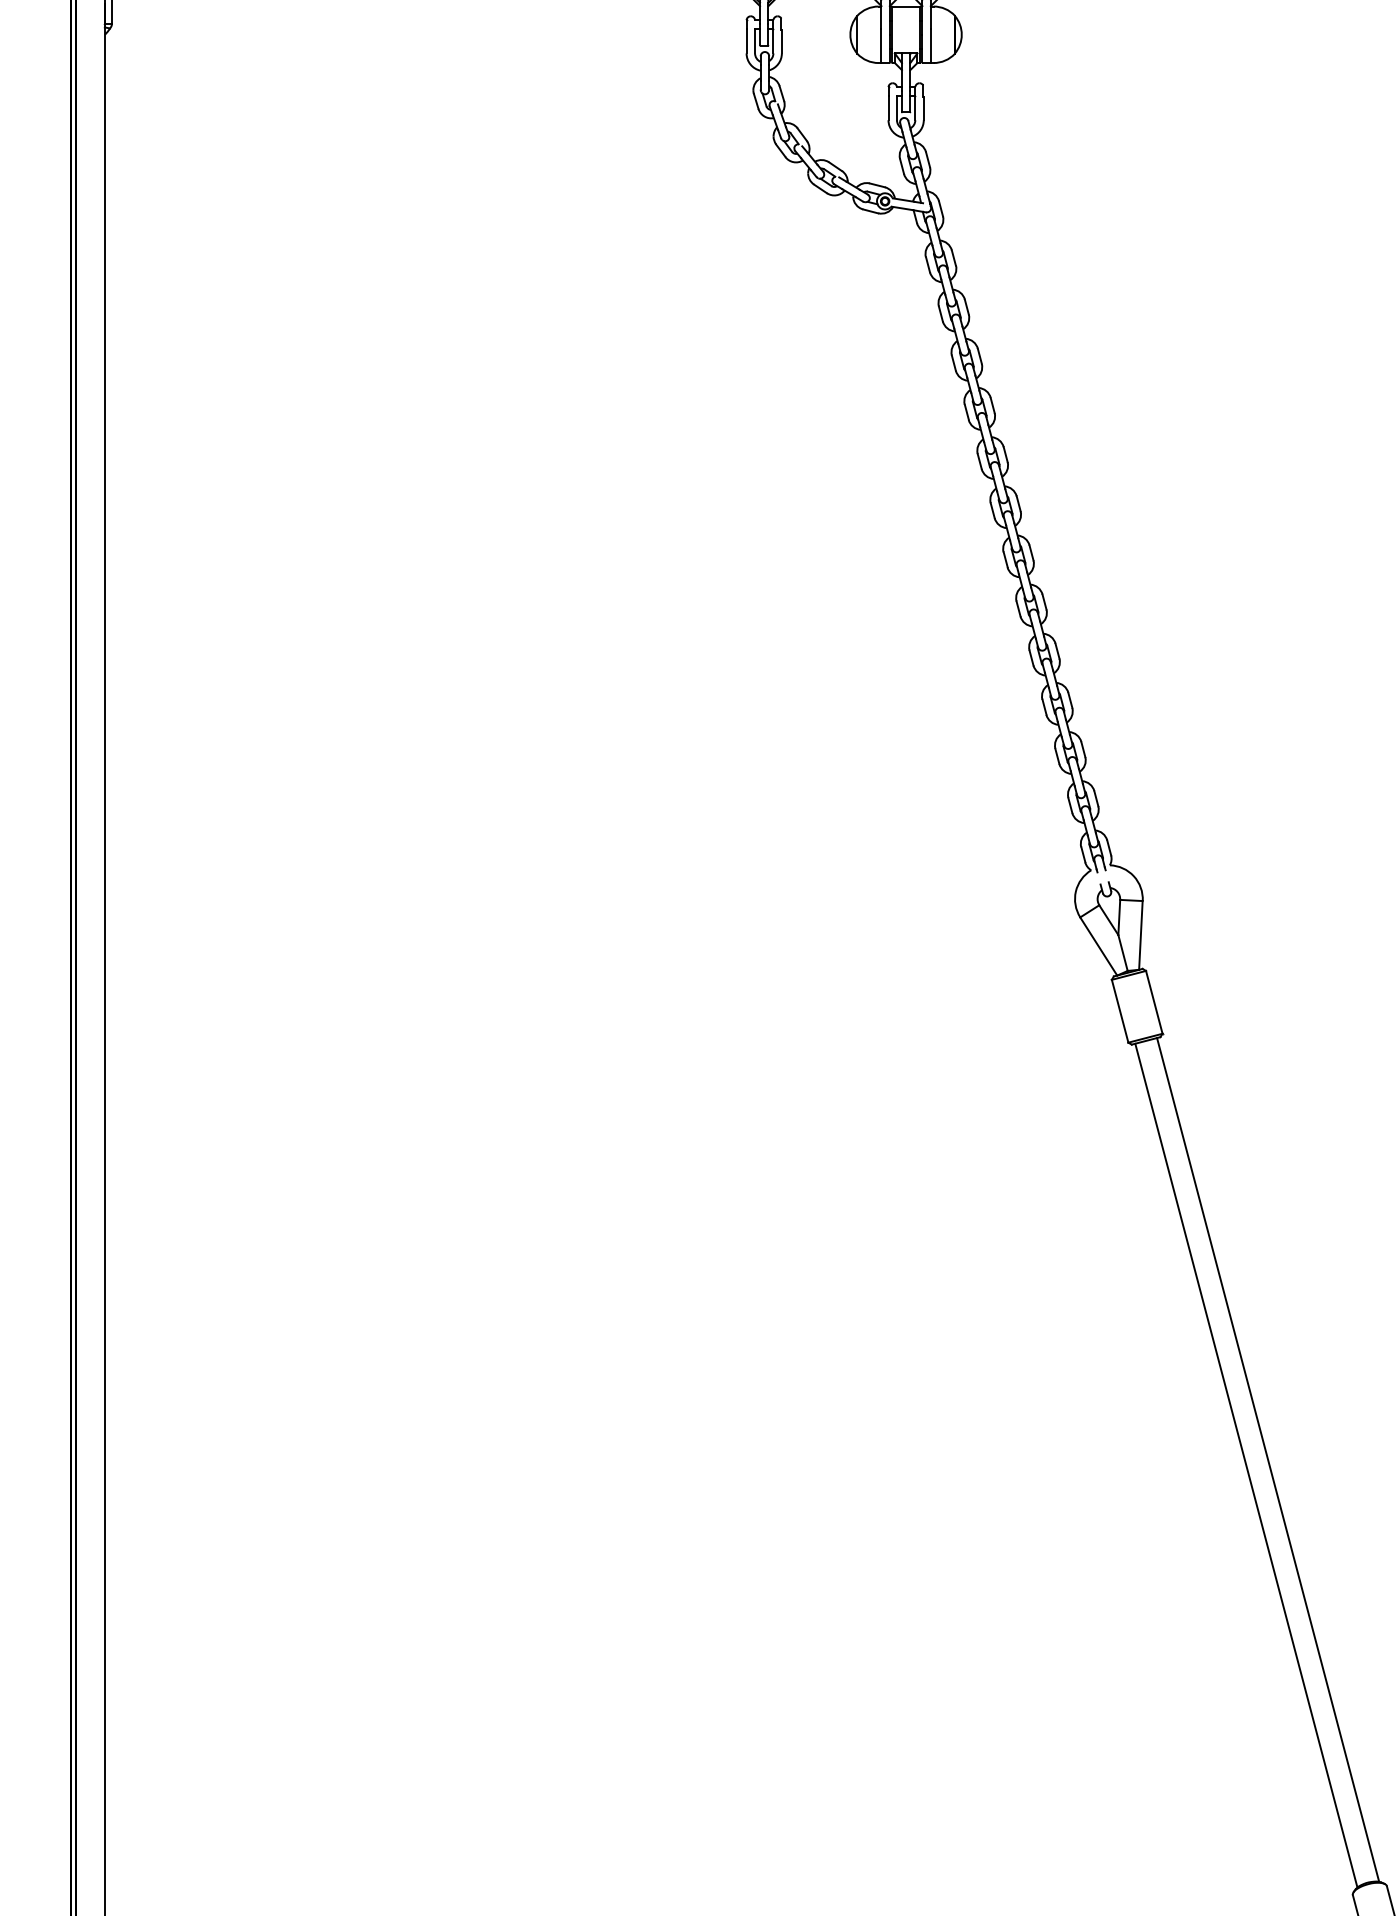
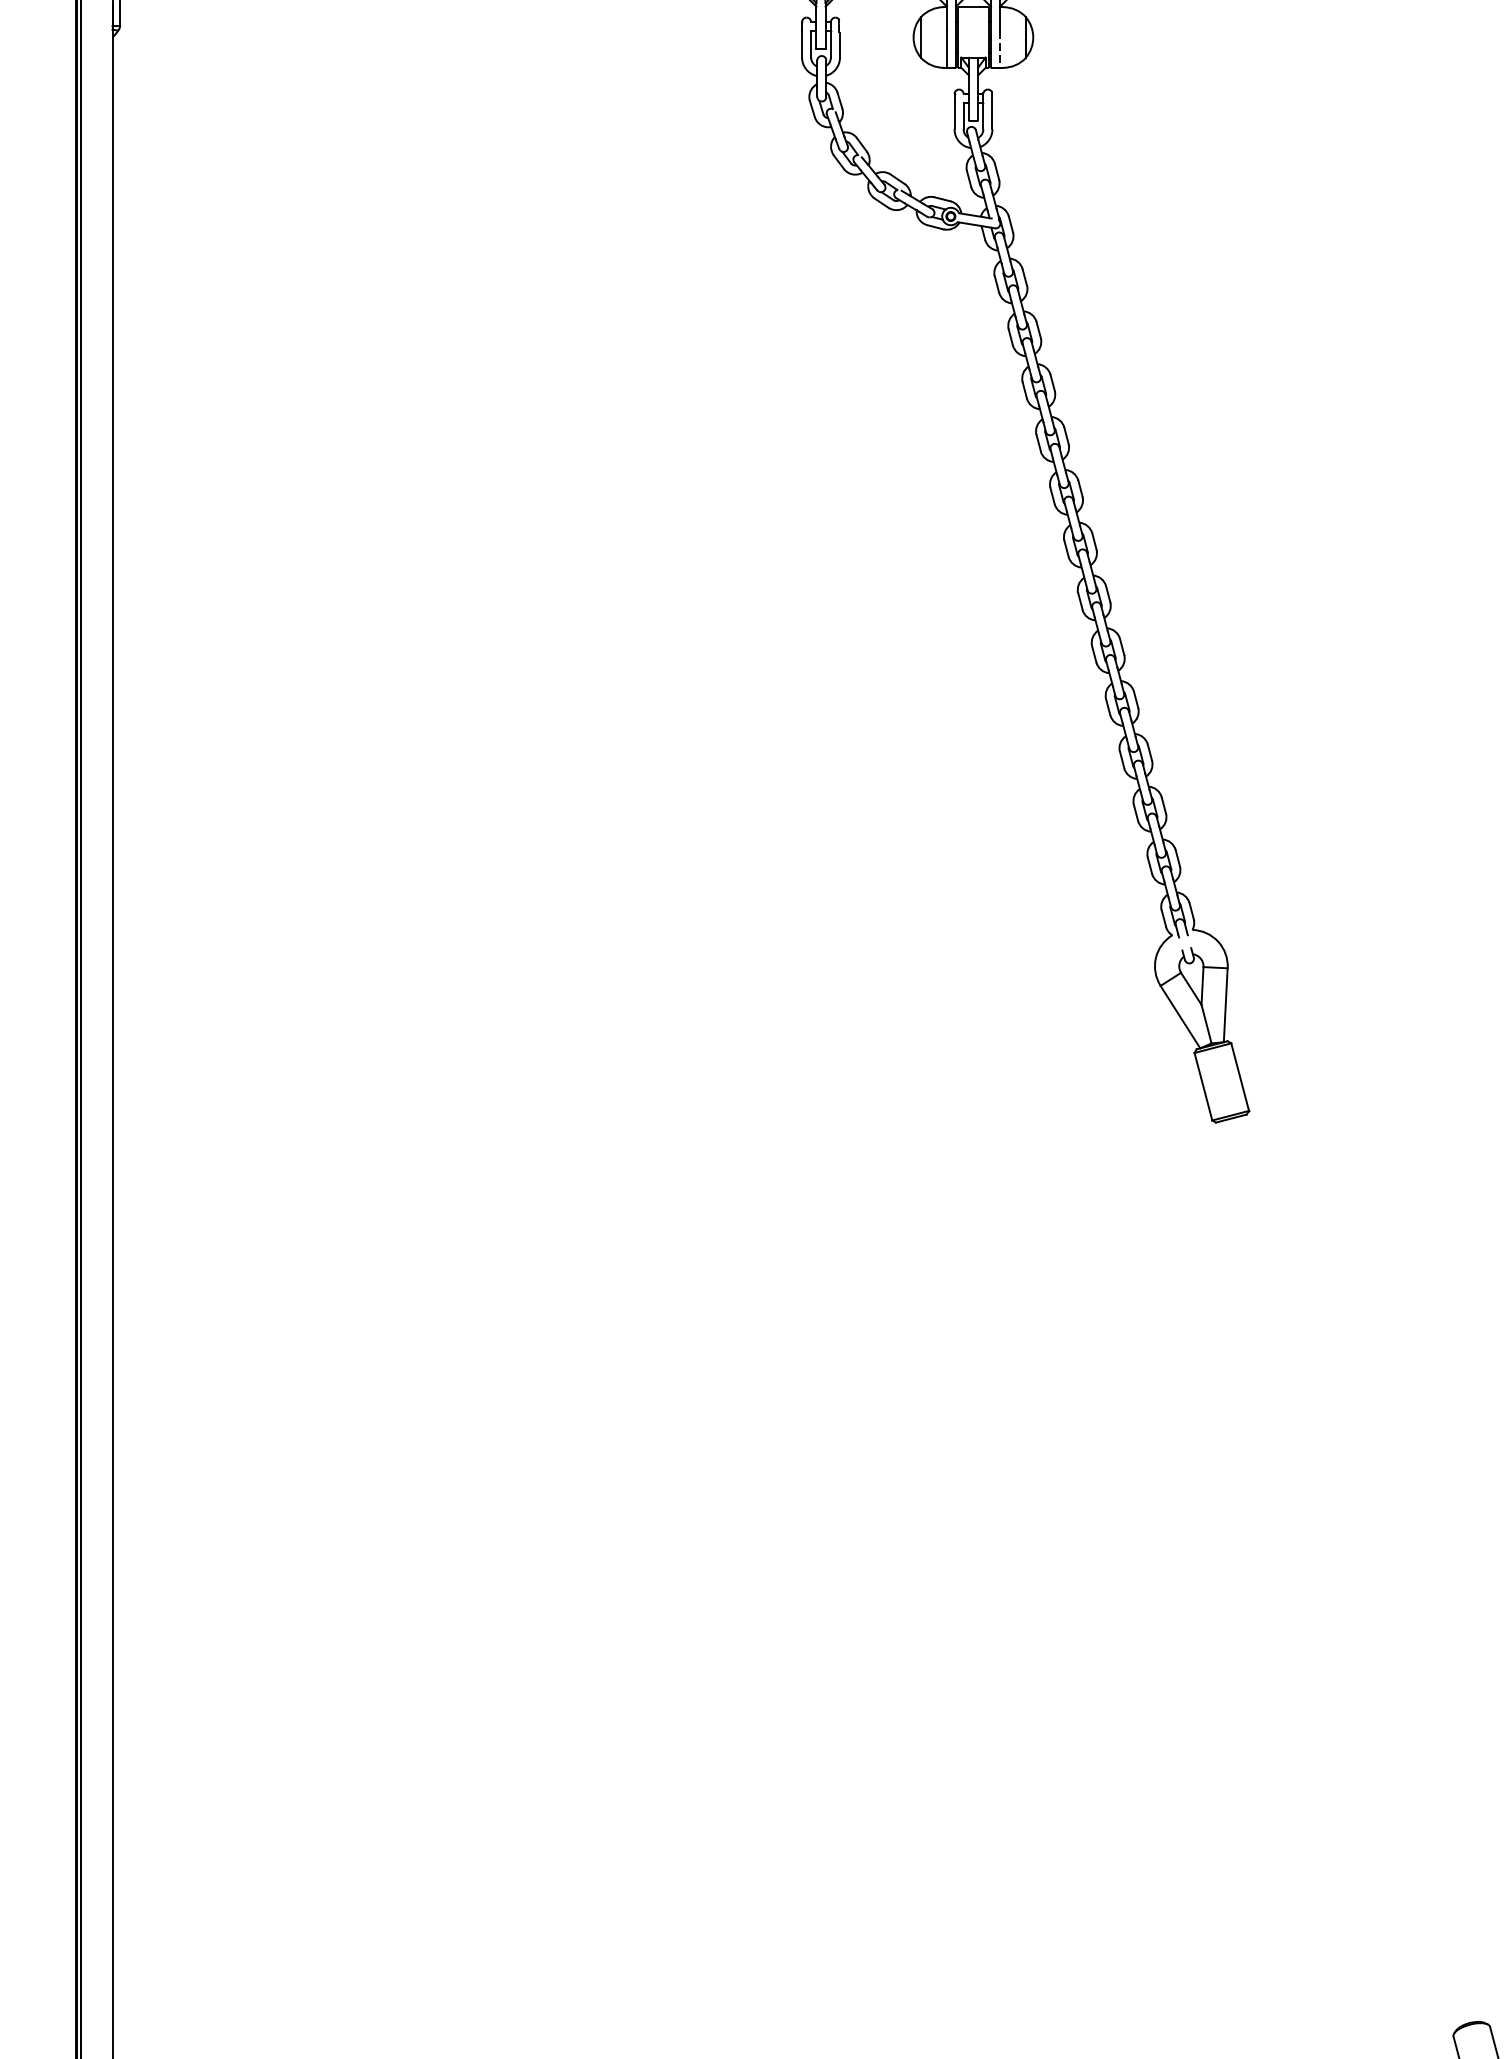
line: (930, 46) -> (999, 50), solid -> dashed
line: (1268, 1459) -> (1362, 1568), removed
line: (1246, 1465) -> (1339, 1574), removed

